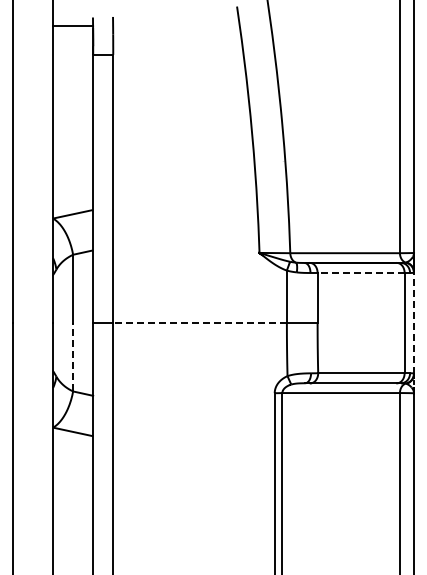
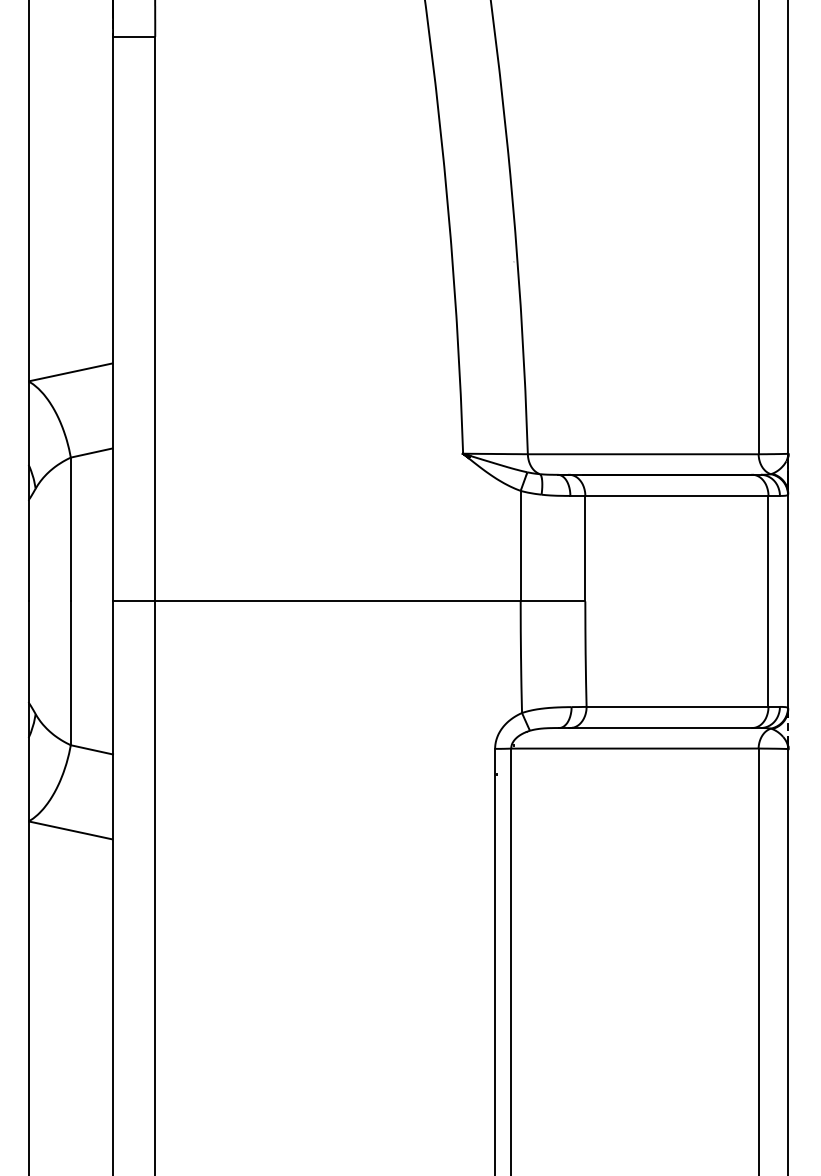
line: (361, 272) -> (677, 494), dashed -> solid
line: (200, 323) -> (338, 602), dashed -> solid
line: (414, 323) -> (789, 602), dashed -> solid
line: (73, 356) -> (71, 671), dashed -> solid

